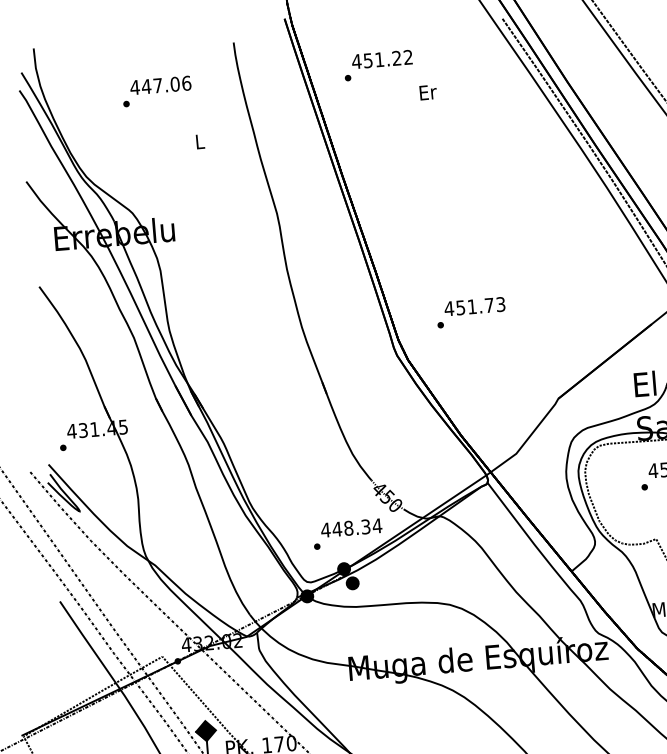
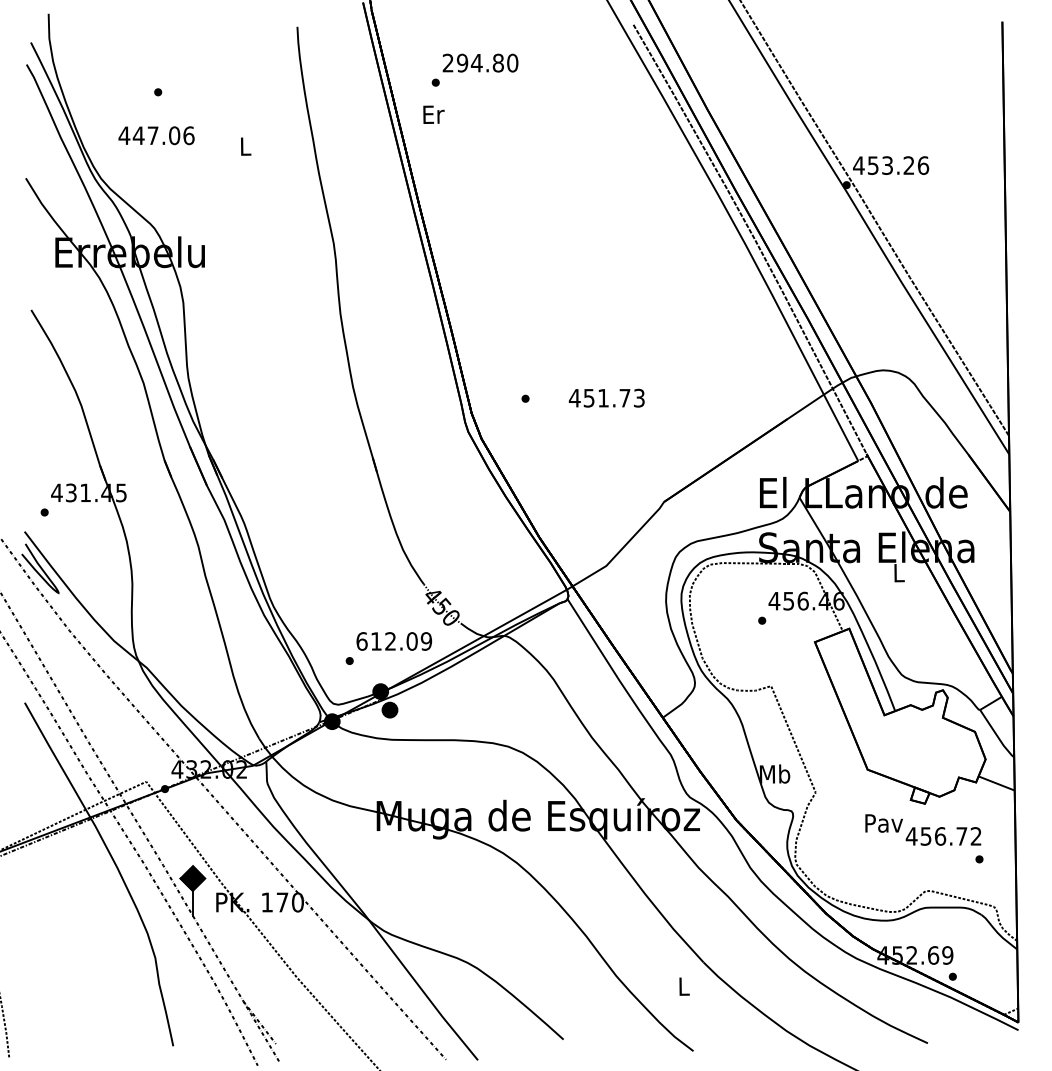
text: (382, 59) -> (480, 62), 451.22 -> 294.80
text: (160, 85) -> (156, 135), moved
text: (427, 92) -> (433, 114), moved
text: (474, 306) -> (606, 397), moved
text: (351, 528) -> (394, 641), 448.34 -> 612.09

